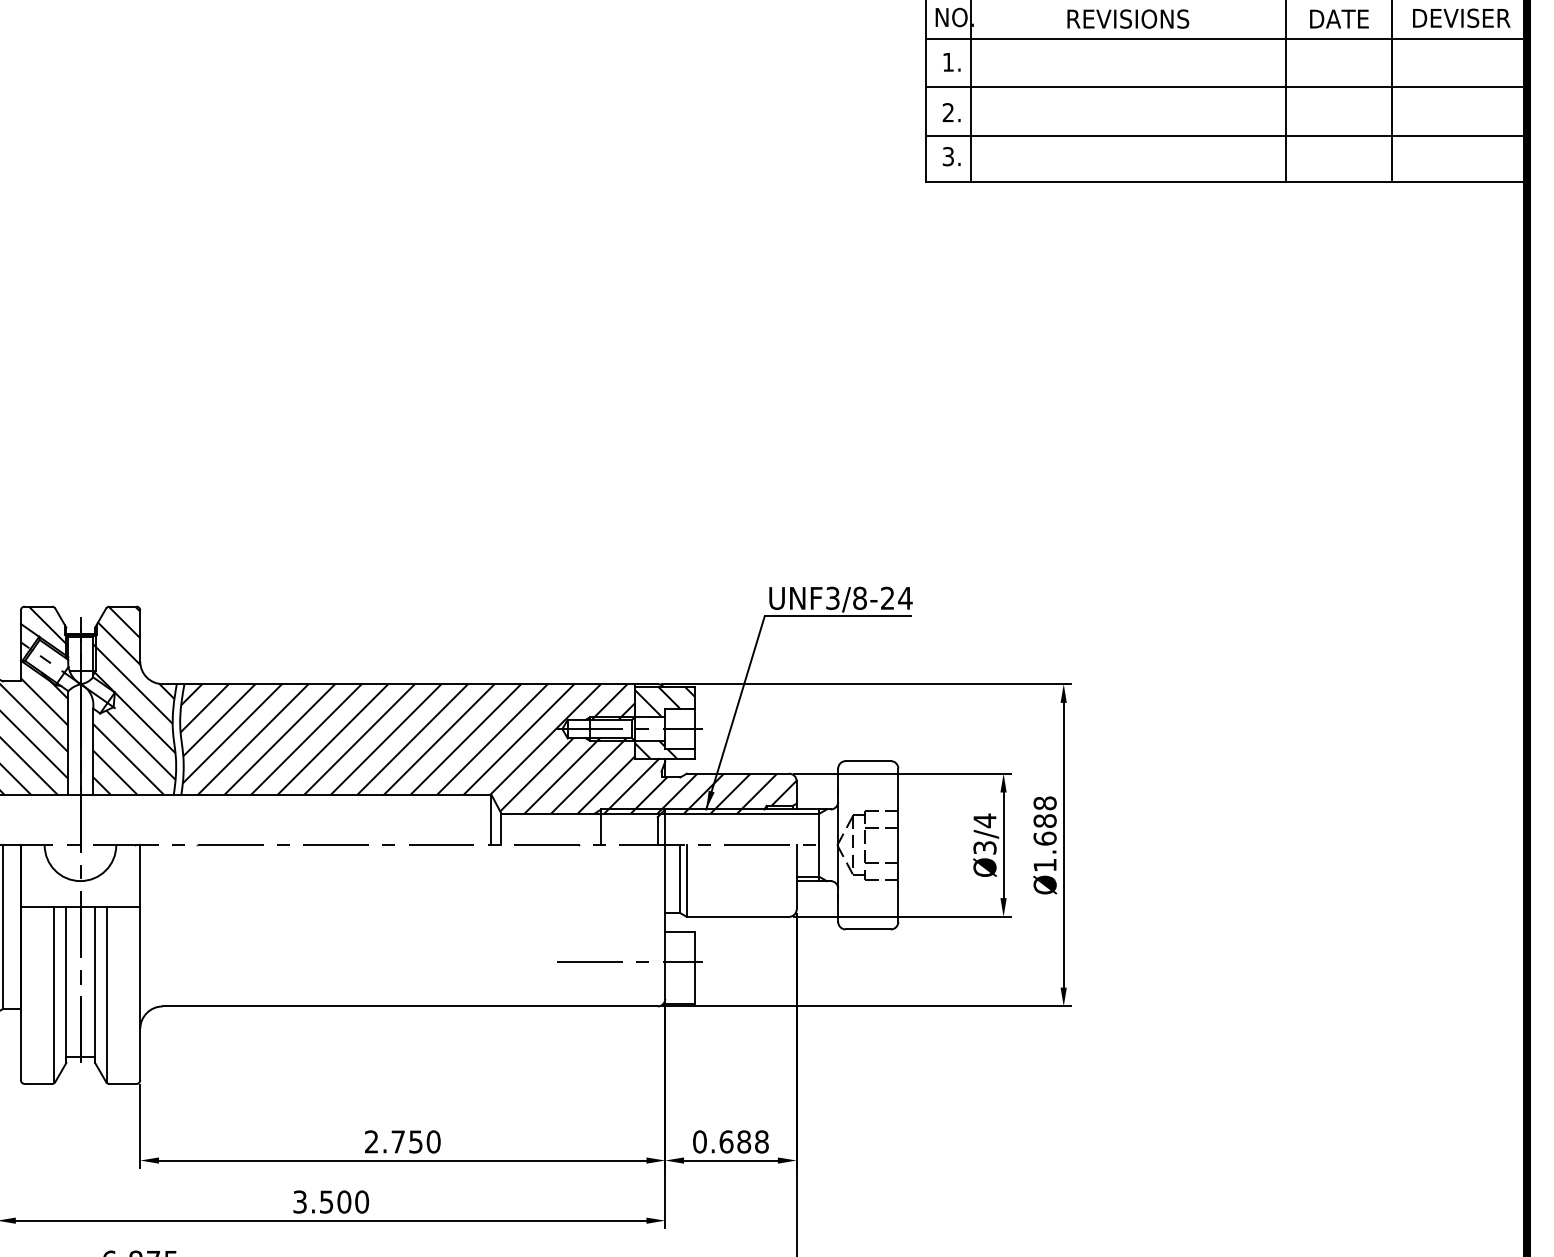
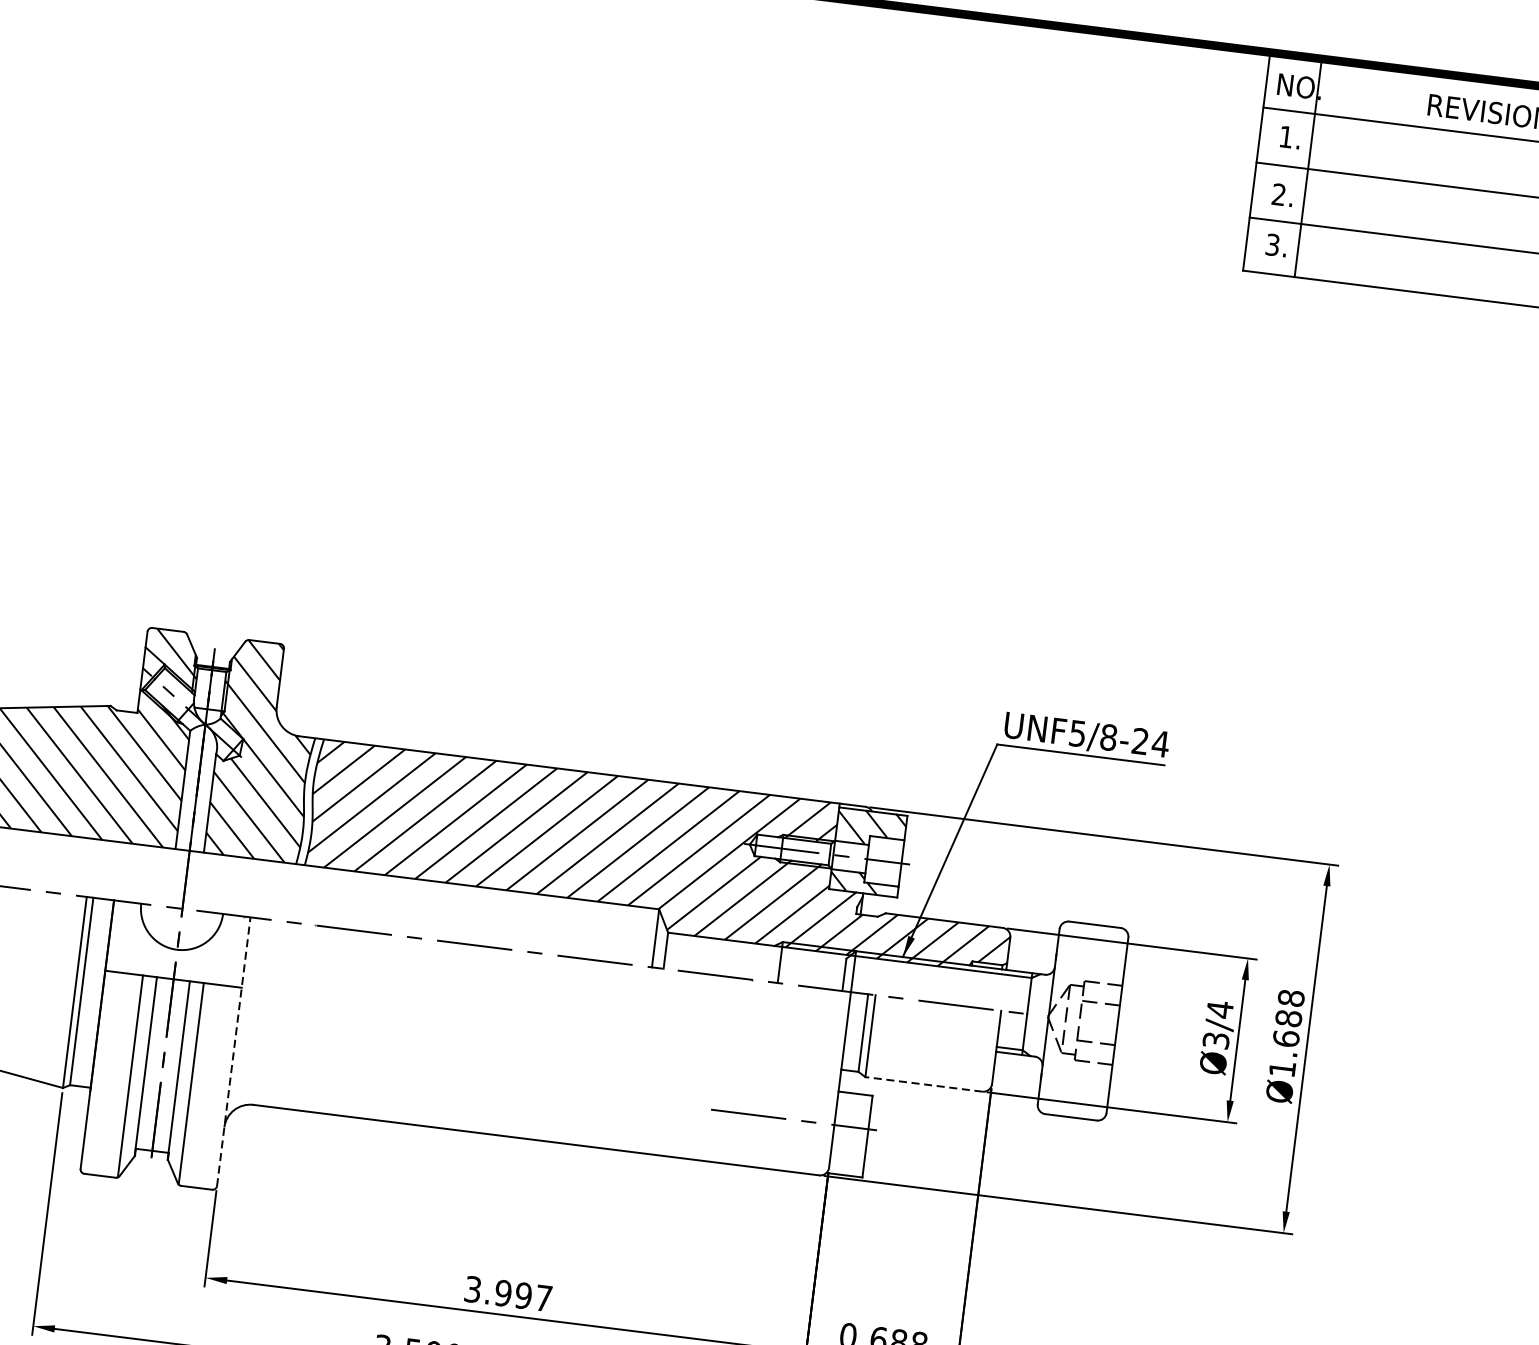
text: (832, 597) -> (1077, 732), UNF3/8-24 -> UNF5/8-24
line: (737, 916) -> (923, 1083), solid -> dashed
line: (140, 962) -> (234, 1051), solid -> dashed
text: (402, 1141) -> (508, 1293), 2.750 -> 3.997

